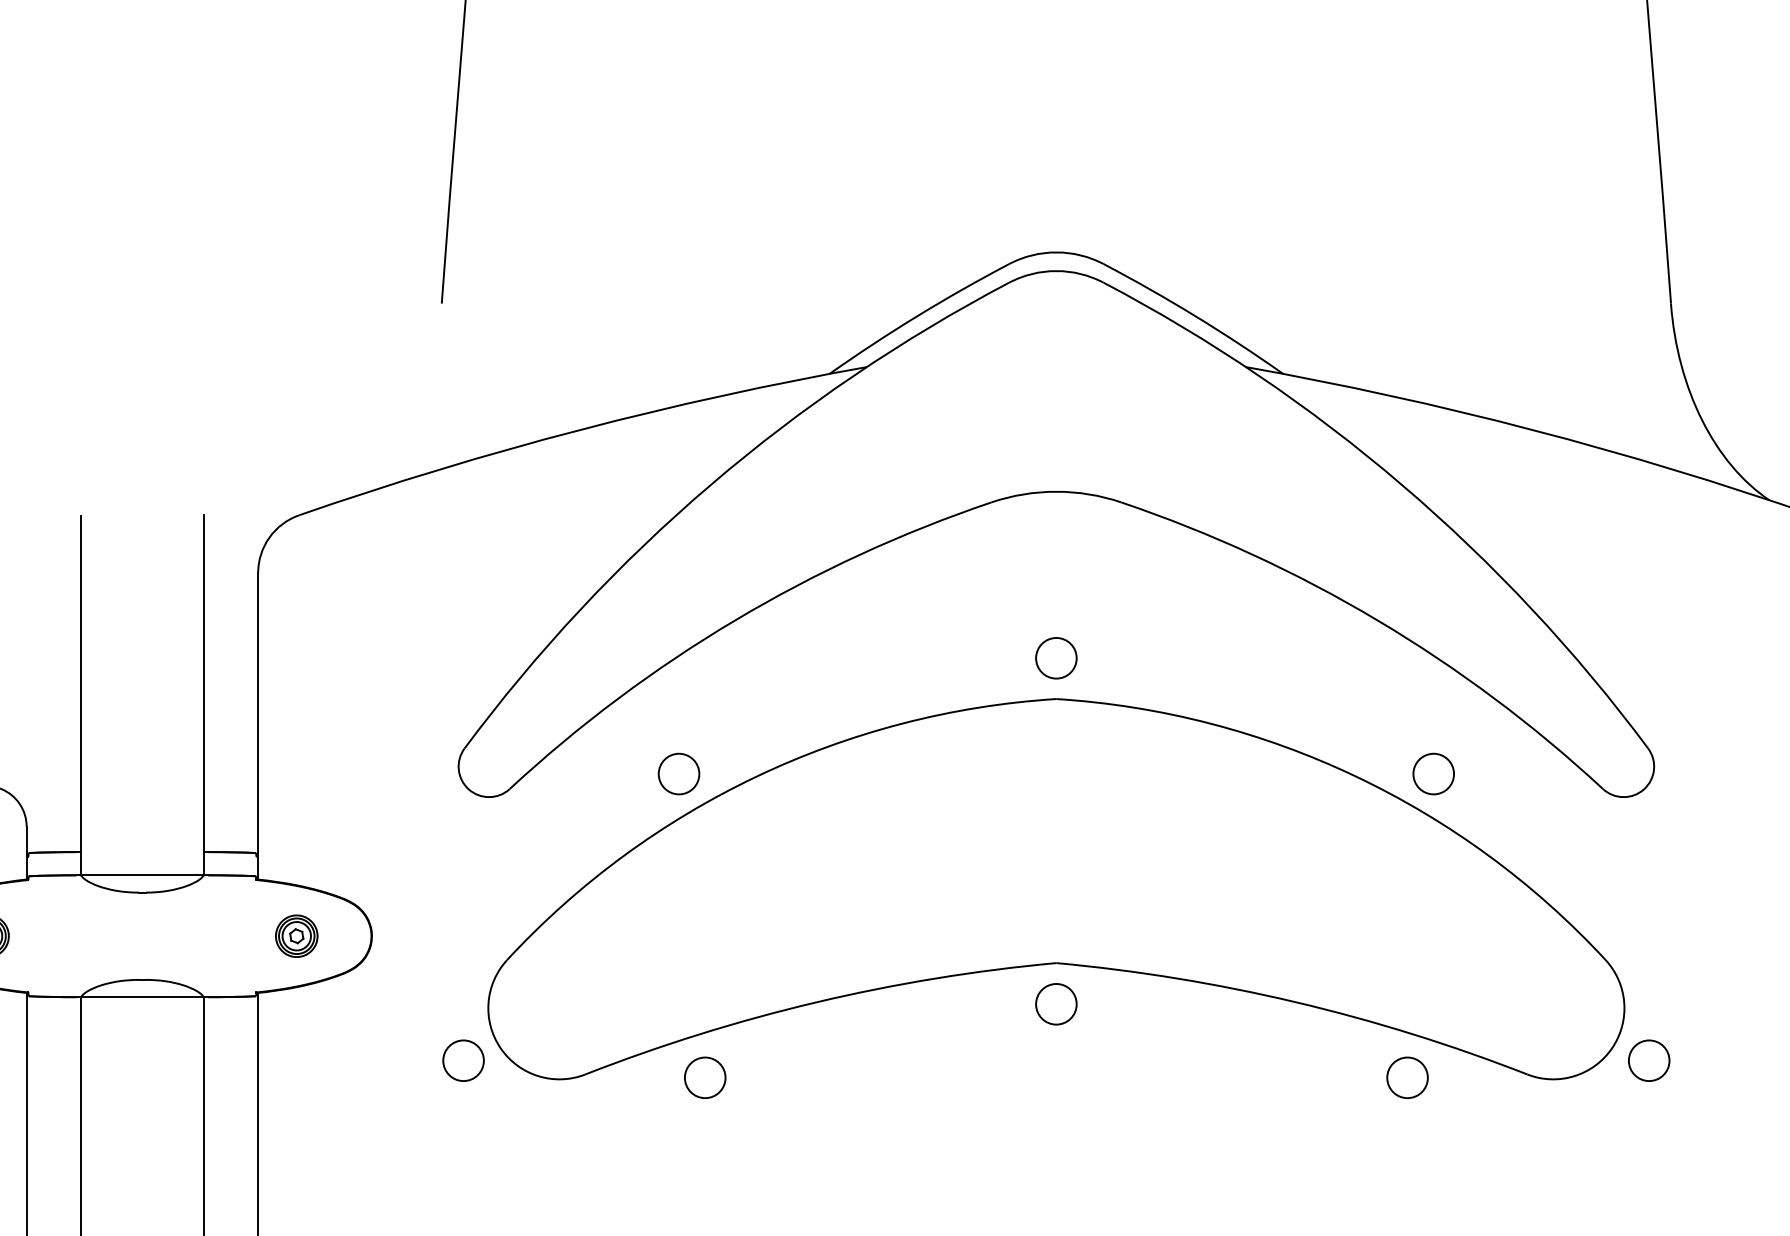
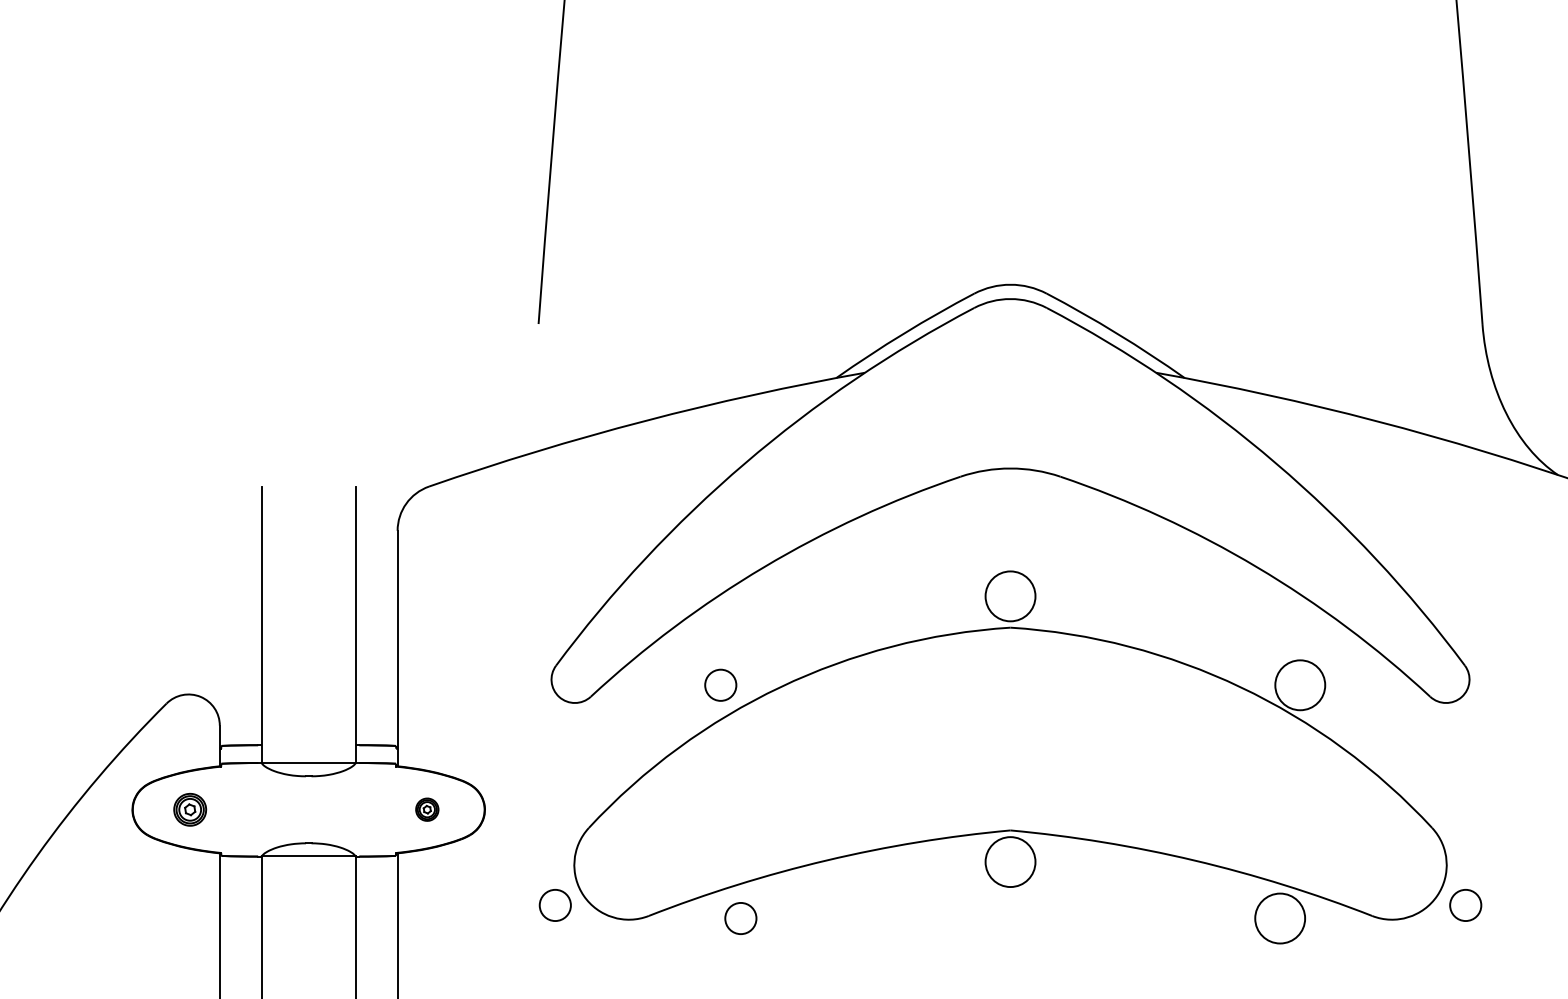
circle: (1056, 657) -> (1010, 595), size x1.6
circle: (1432, 773) -> (1299, 684), size x1.6
part: (297, 935) -> (427, 809), size x0.7
circle: (1056, 1003) -> (1010, 861), size x1.6
circle: (1406, 1077) -> (1279, 918), size x1.6

